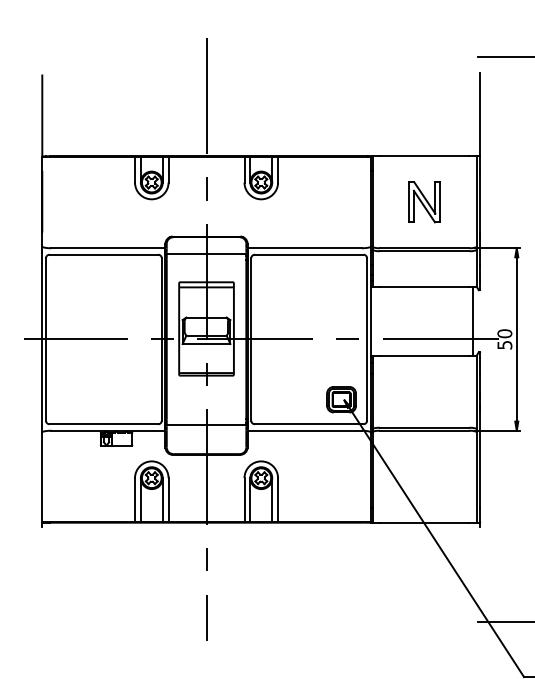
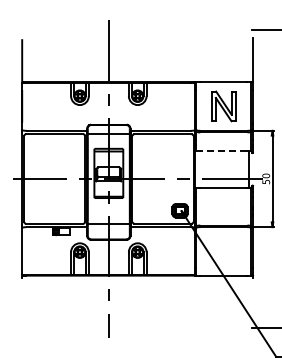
part: (423, 202) -> (223, 106), size x1.4
line: (423, 287) -> (223, 151), solid -> dashed

